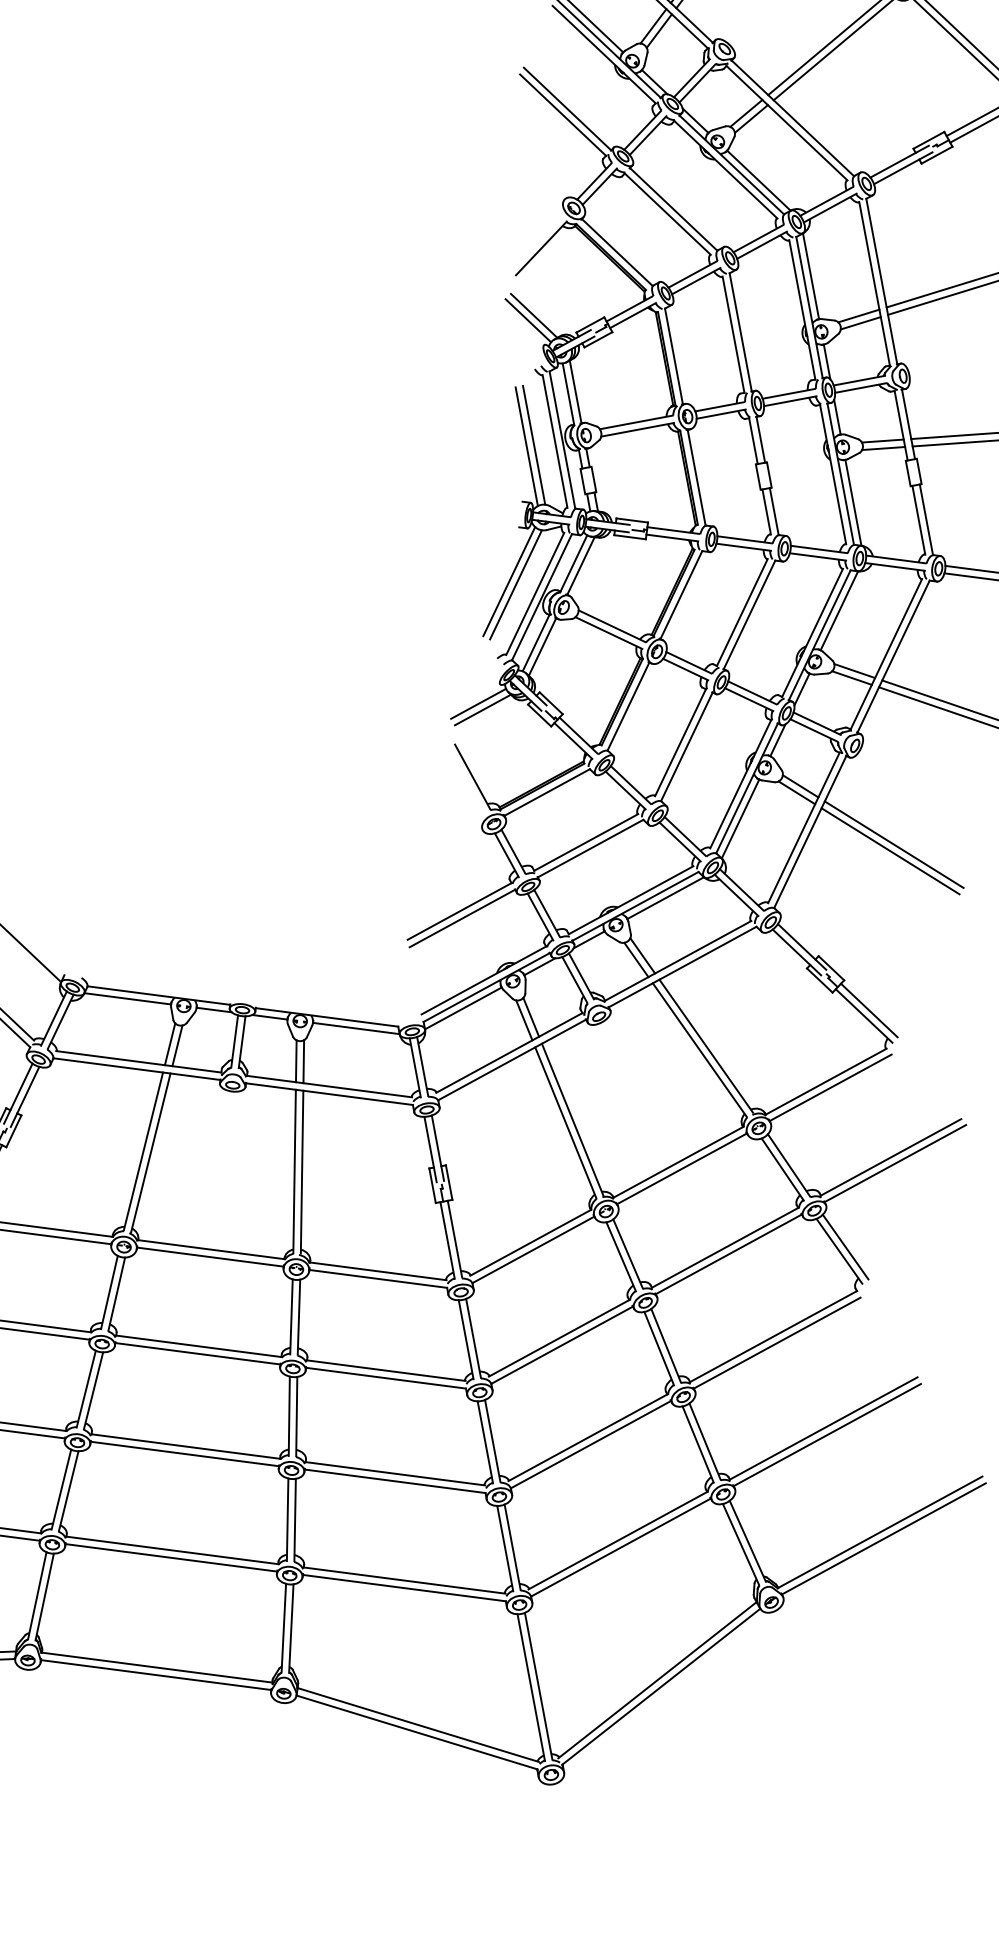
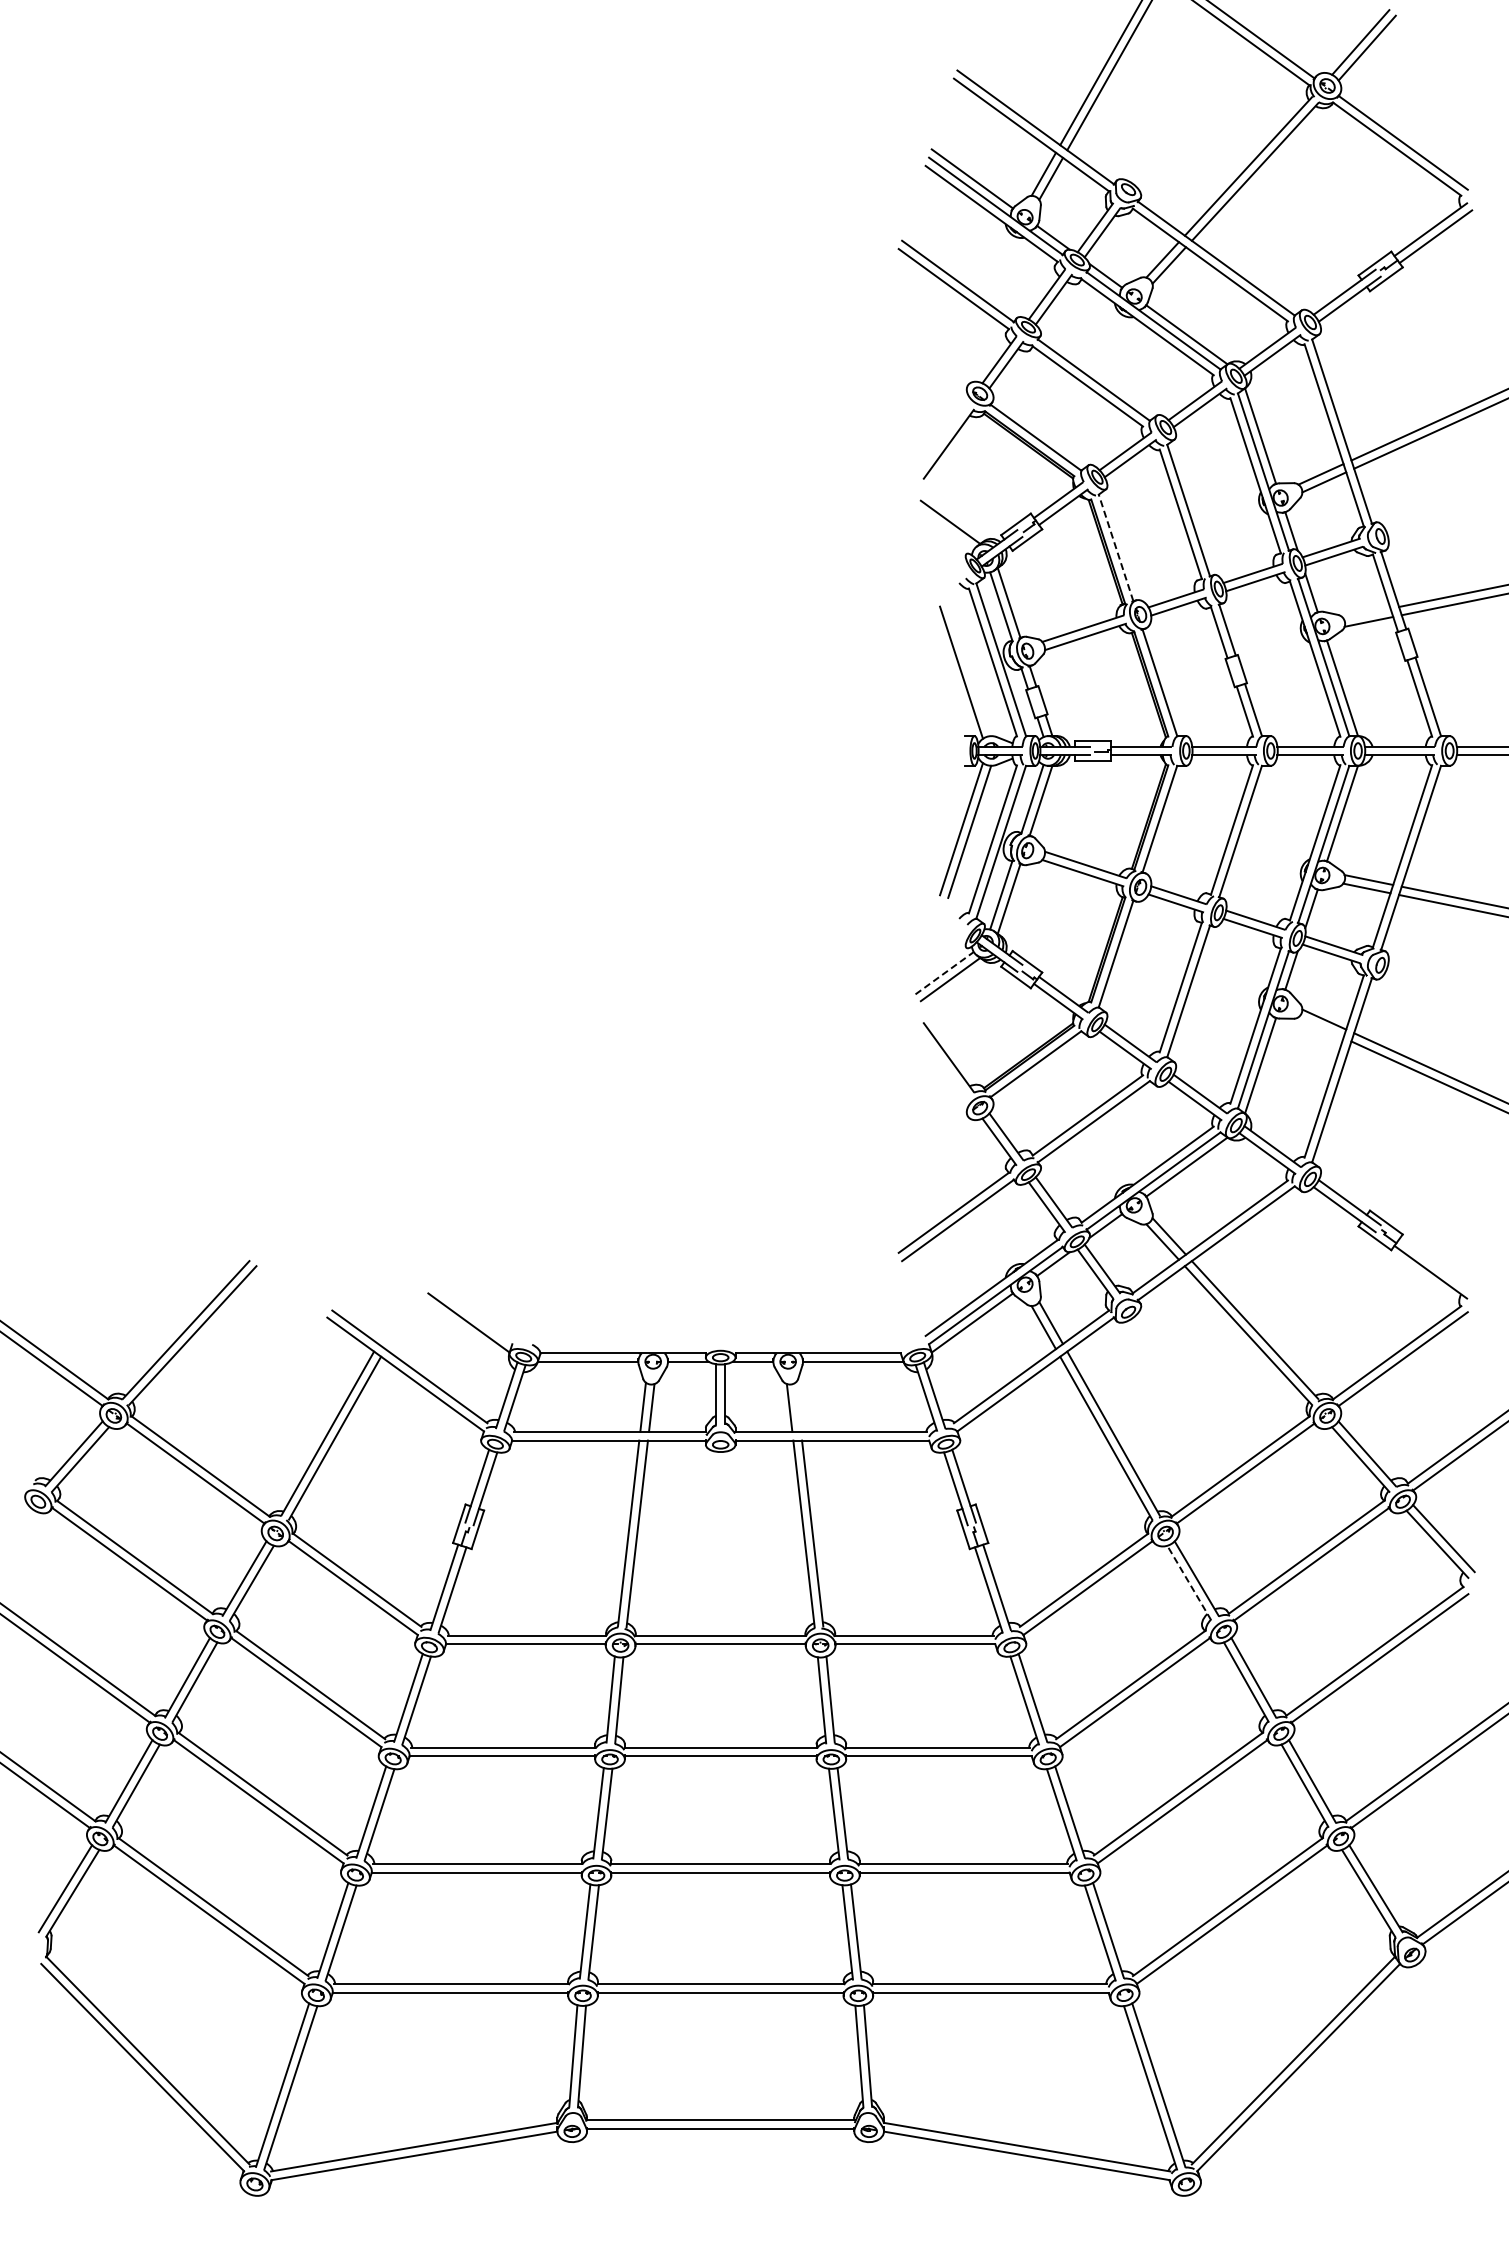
line: (528, 320) -> (944, 528), removed
line: (673, 356) -> (1115, 547), solid -> dashed
line: (882, 441) -> (1366, 613), removed
line: (534, 444) -> (969, 669), removed
line: (478, 704) -> (944, 973), solid -> dashed
line: (796, 792) -> (1320, 1027), removed
line: (869, 1009) -> (1435, 1264), removed
line: (304, 1060) -> (798, 1406), removed
line: (621, 1256) -> (1189, 1582), solid -> dashed

